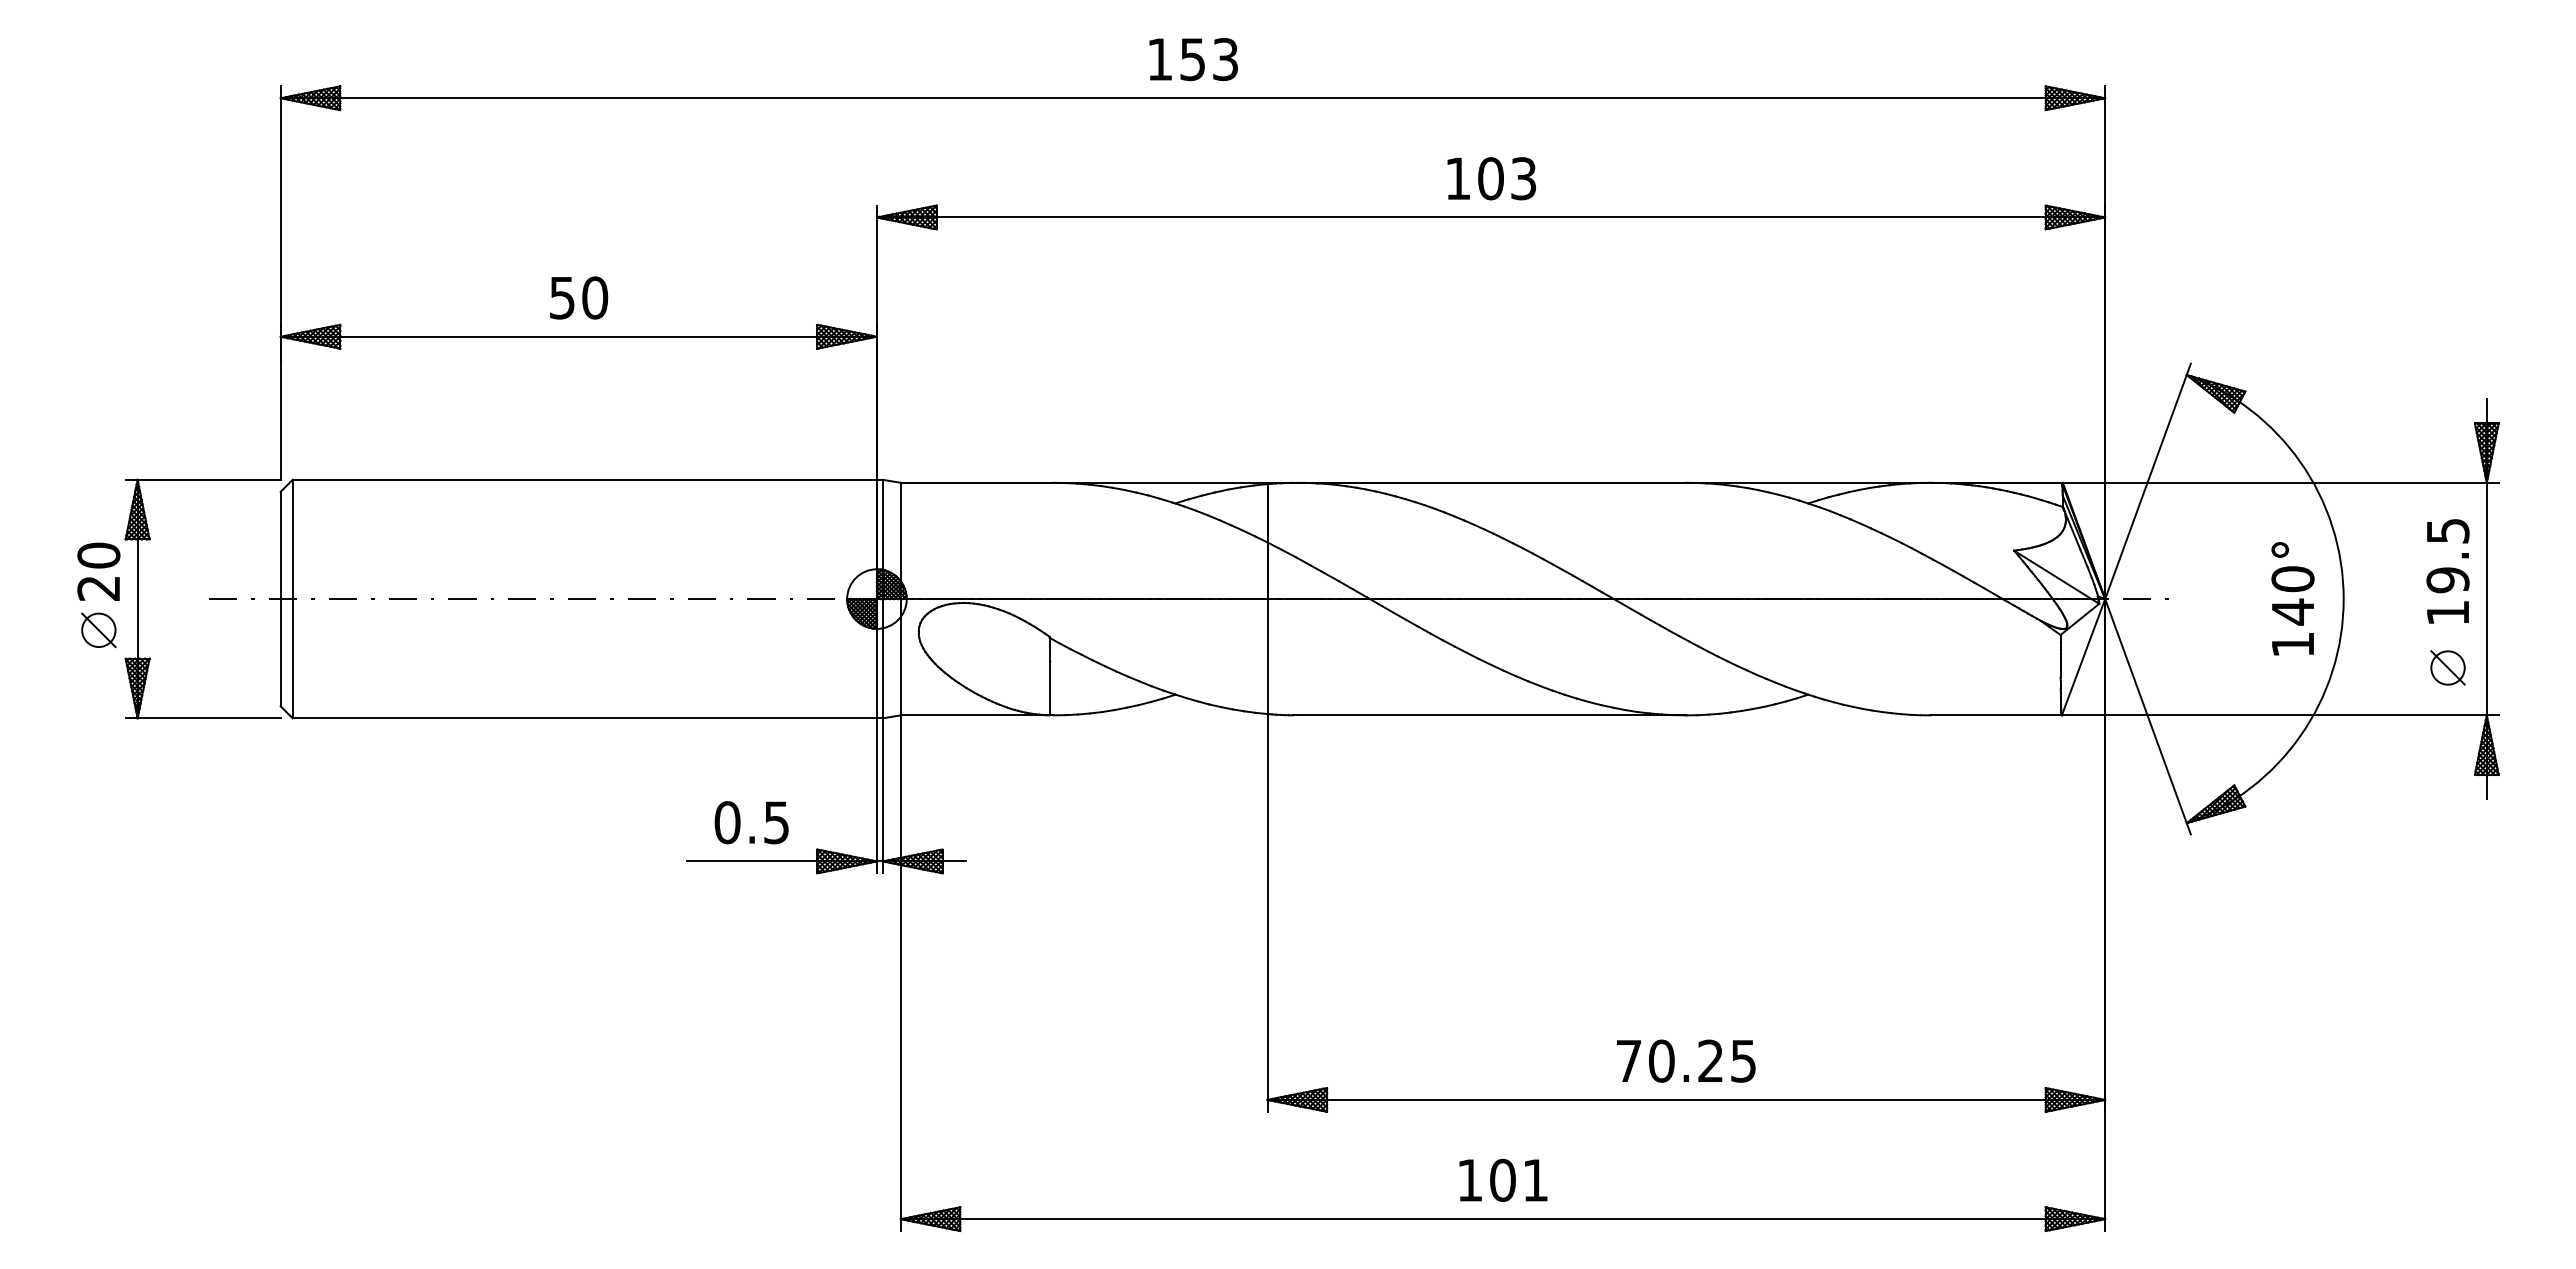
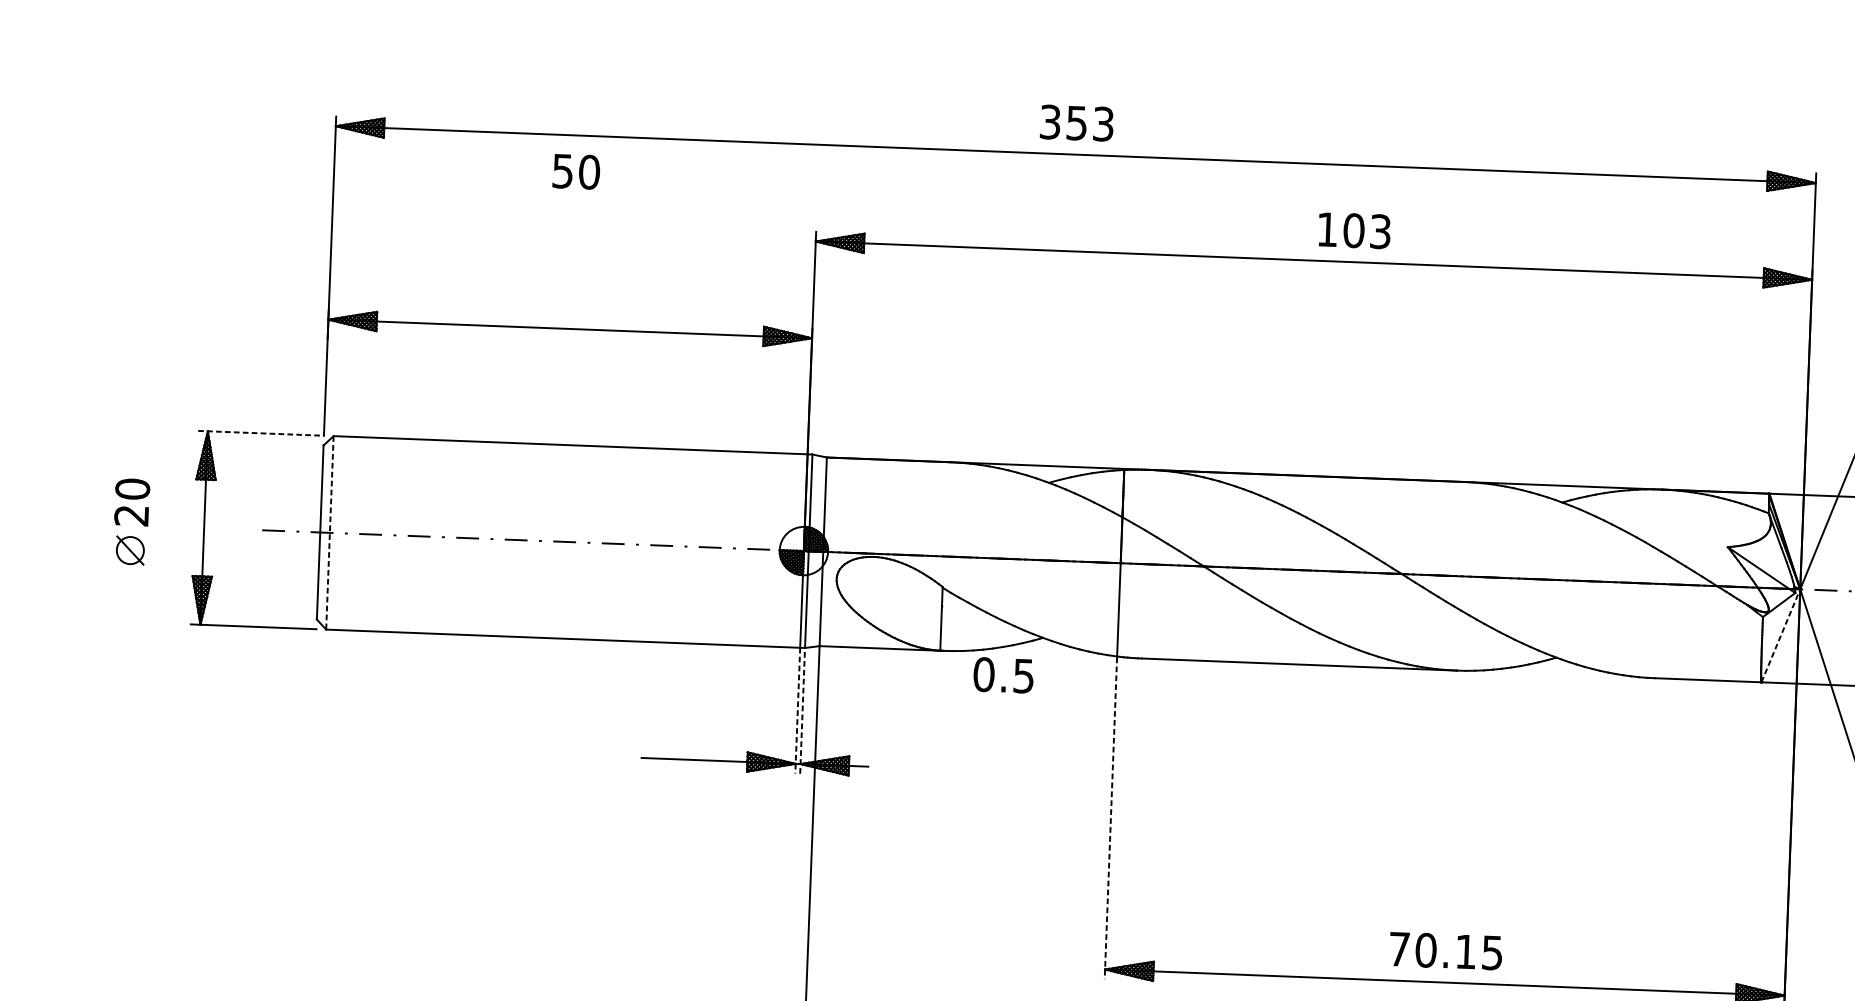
text: (1159, 59) -> (1049, 122), 153 -> 353
text: (1491, 178) -> (1354, 230), moved
text: (579, 297) -> (576, 171), moved
line: (203, 479) -> (261, 433), solid -> dashed
text: (98, 571) -> (131, 502), moved
line: (292, 599) -> (329, 533), solid -> dashed
part: (98, 630) -> (130, 550), moved
line: (2083, 657) -> (1780, 636), solid -> dashed
line: (876, 795) -> (797, 710), solid -> dashed
line: (882, 795) -> (802, 710), solid -> dashed
text: (751, 822) -> (1003, 675), moved
line: (1267, 914) -> (1110, 819), solid -> dashed
text: (1710, 1060) -> (1465, 951), 70.25 -> 70.15

